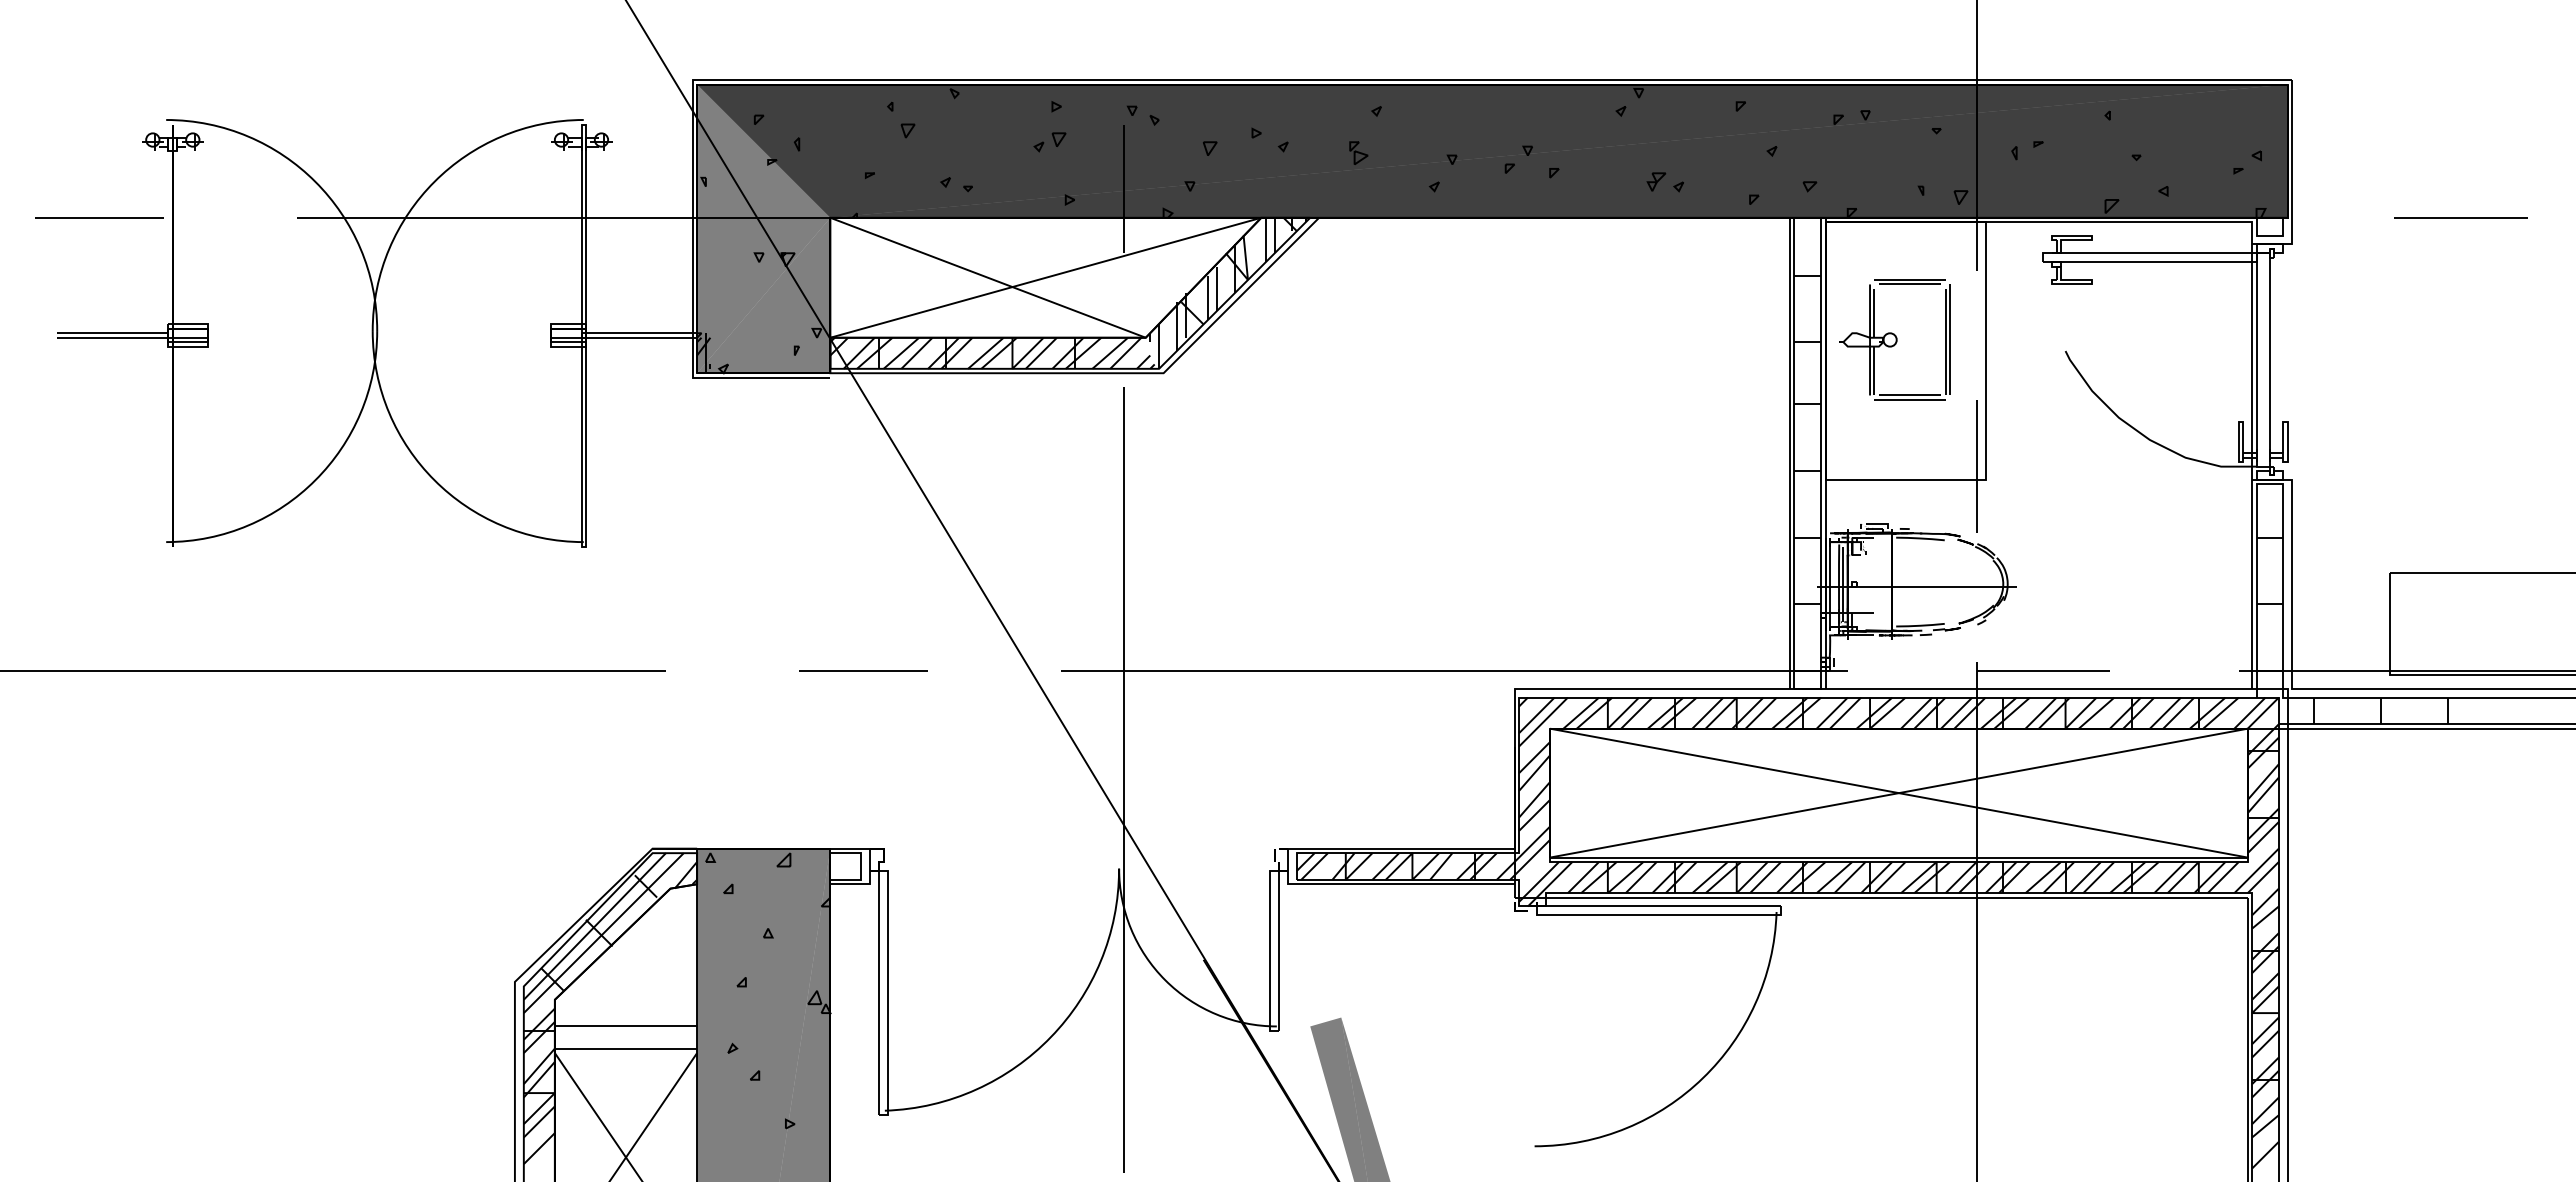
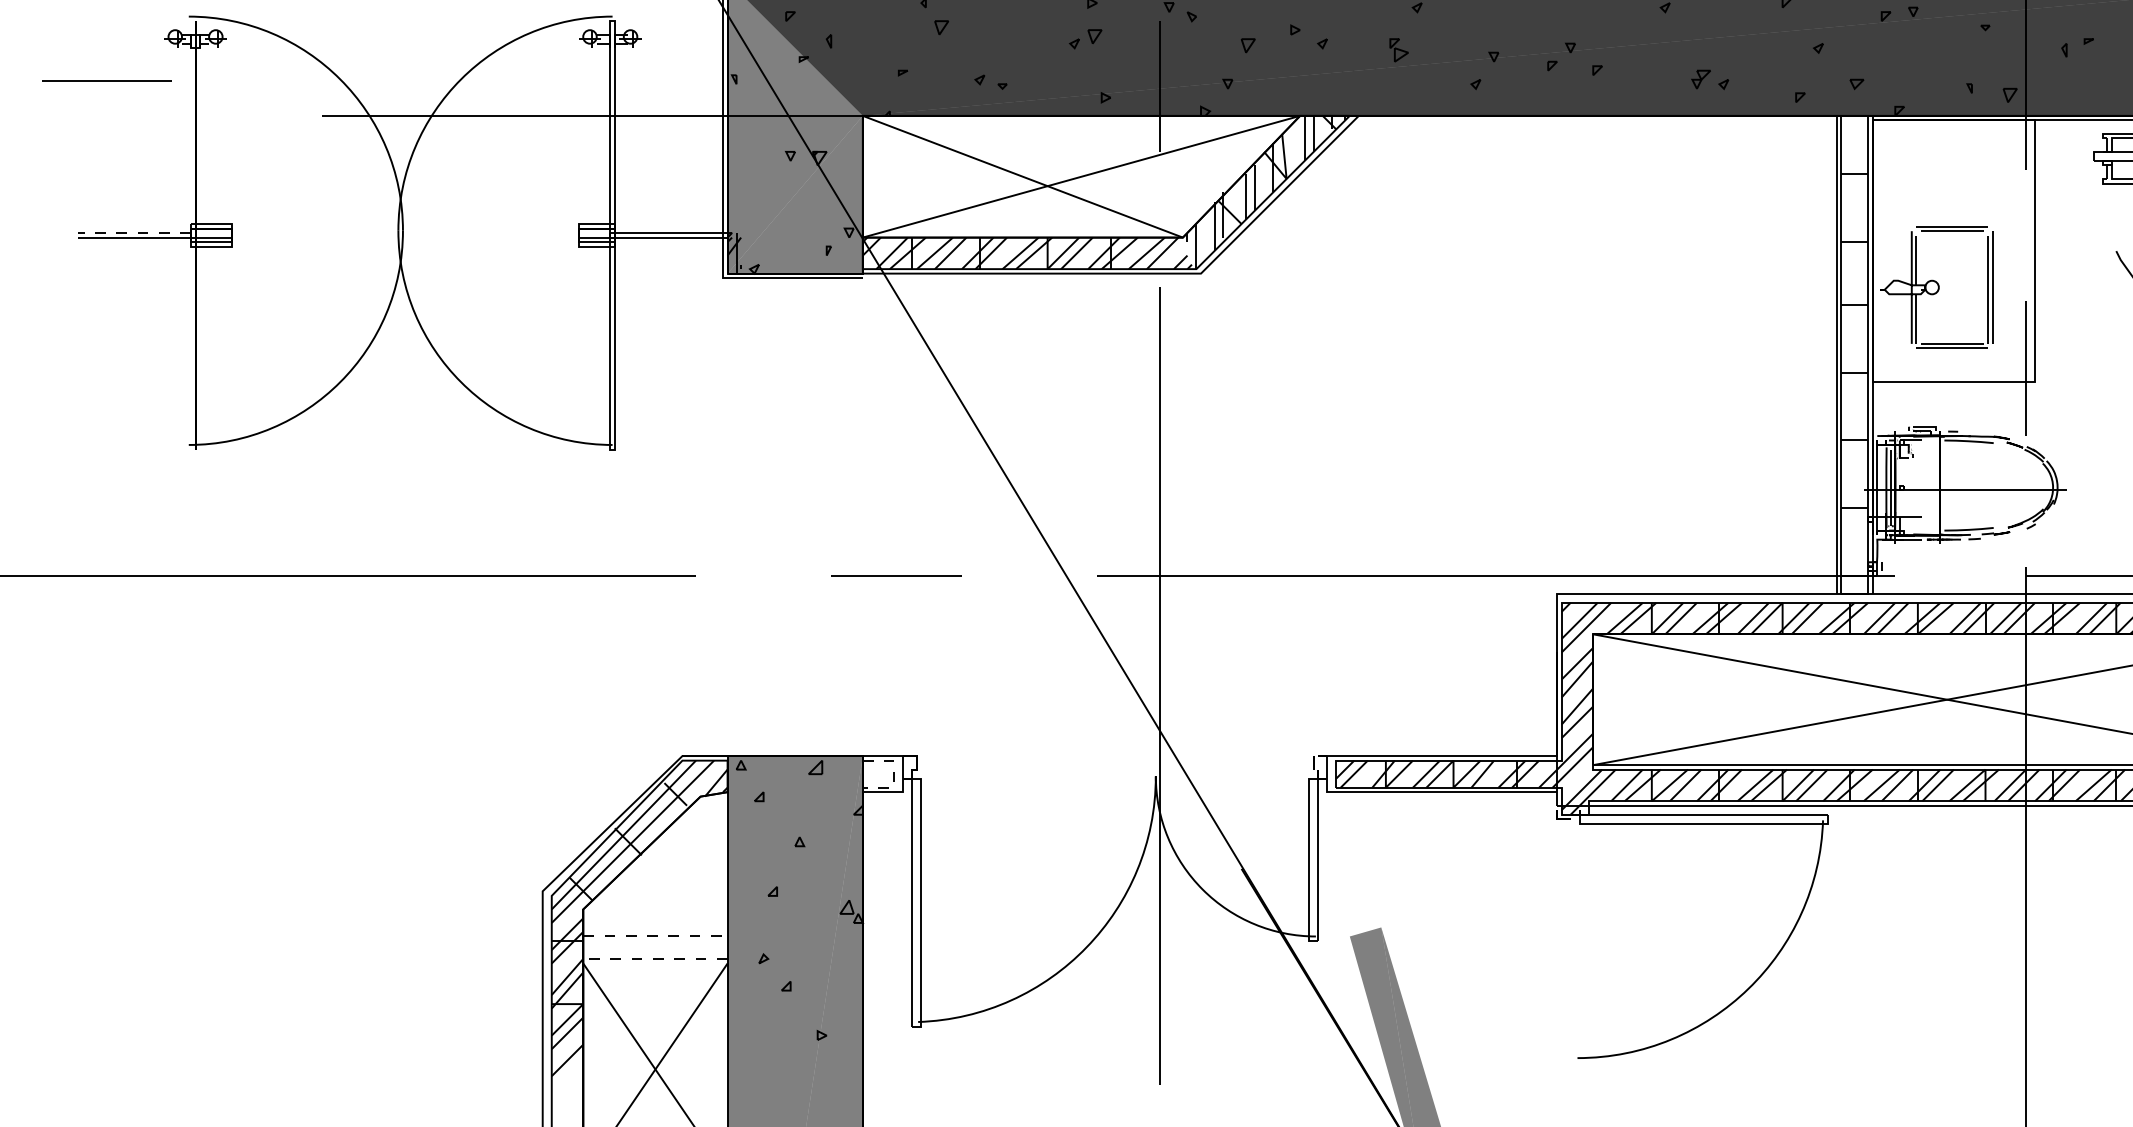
line: (99, 217) -> (106, 81), moved
line: (112, 333) -> (134, 233), solid -> dashed
part: (1894, 339) -> (1936, 287), moved
line: (861, 866) -> (894, 774), solid -> dashed
line: (626, 1026) -> (655, 936), solid -> dashed
line: (625, 1048) -> (654, 958), solid -> dashed

